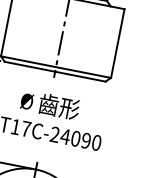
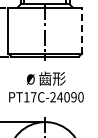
line: (118, 43) -> (82, 30), solid -> dashed

